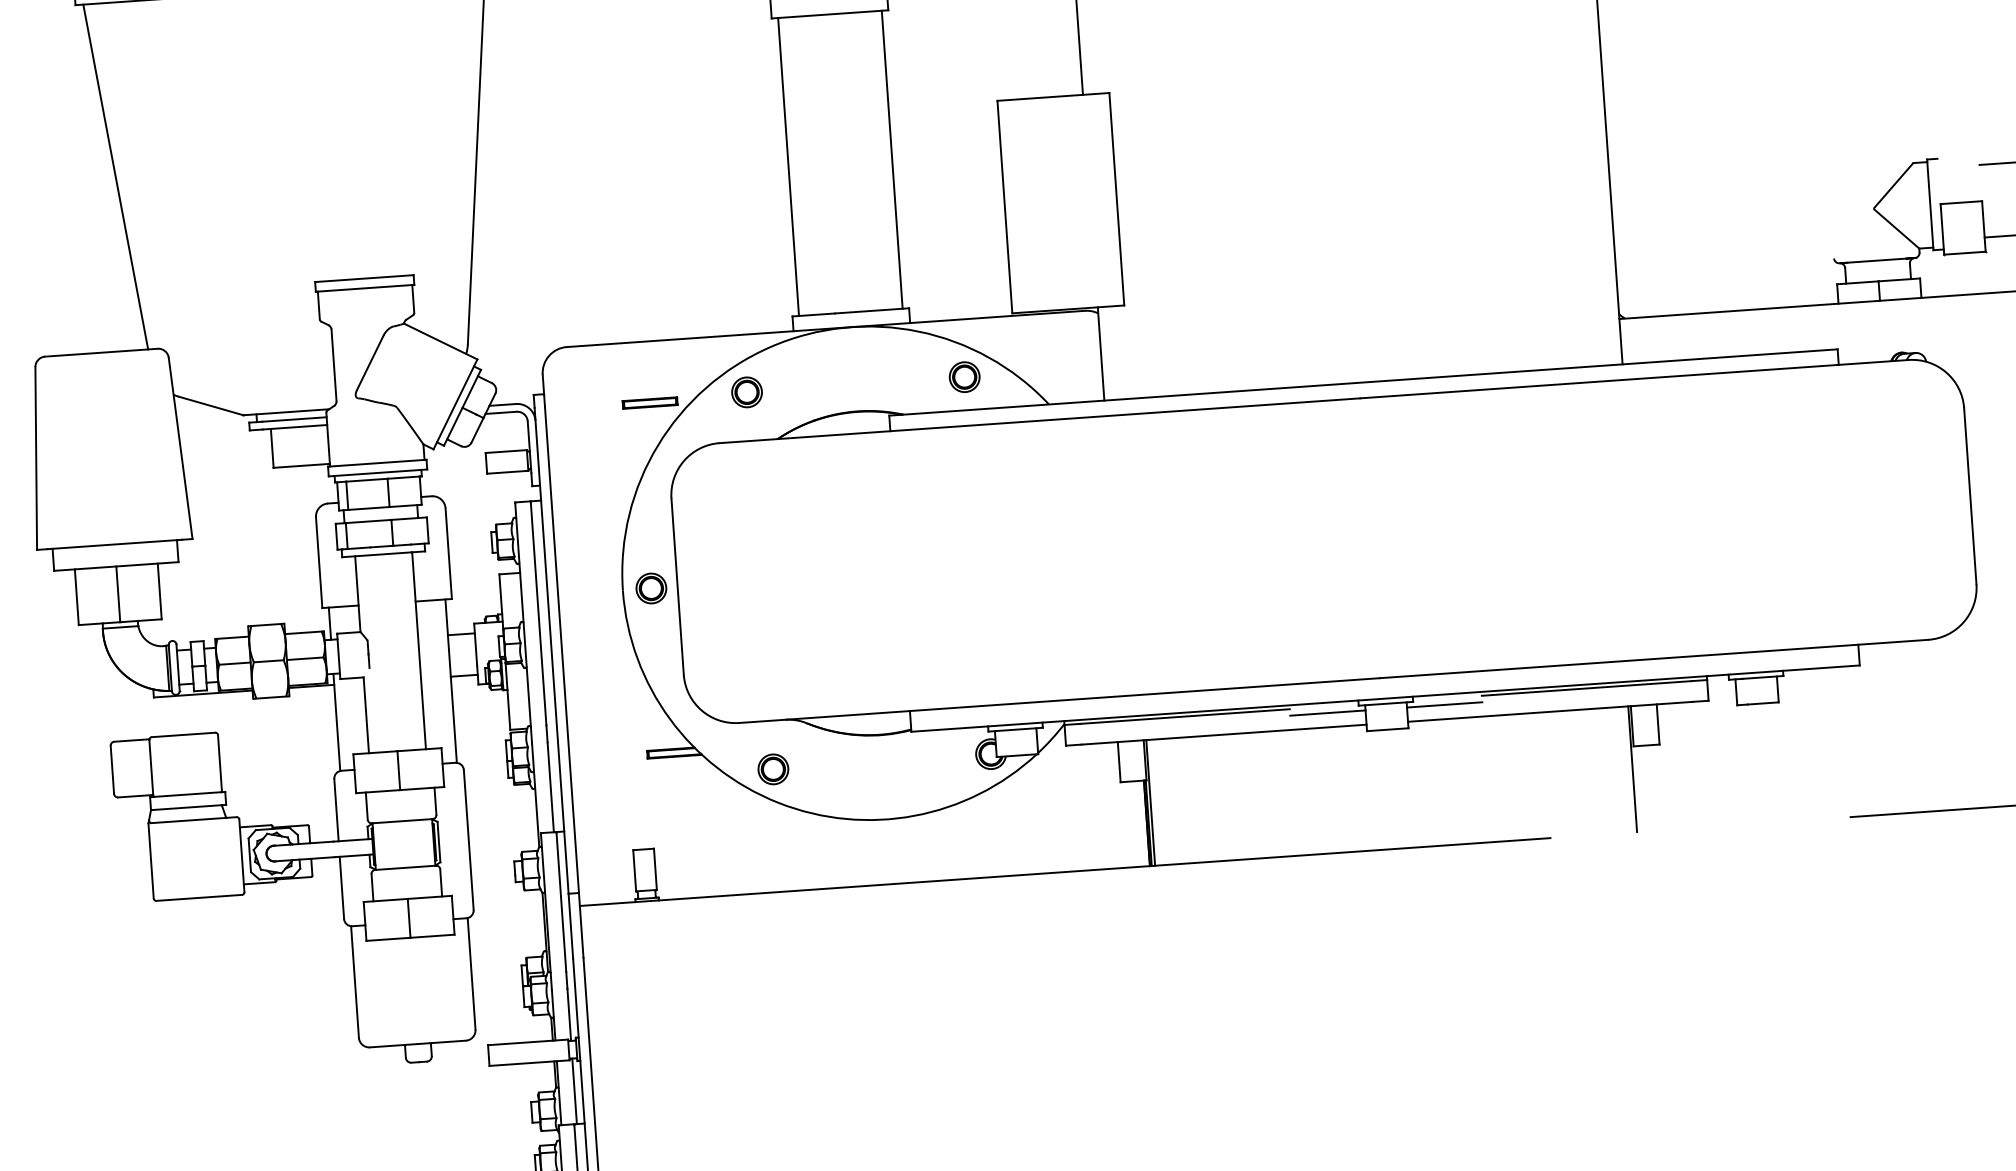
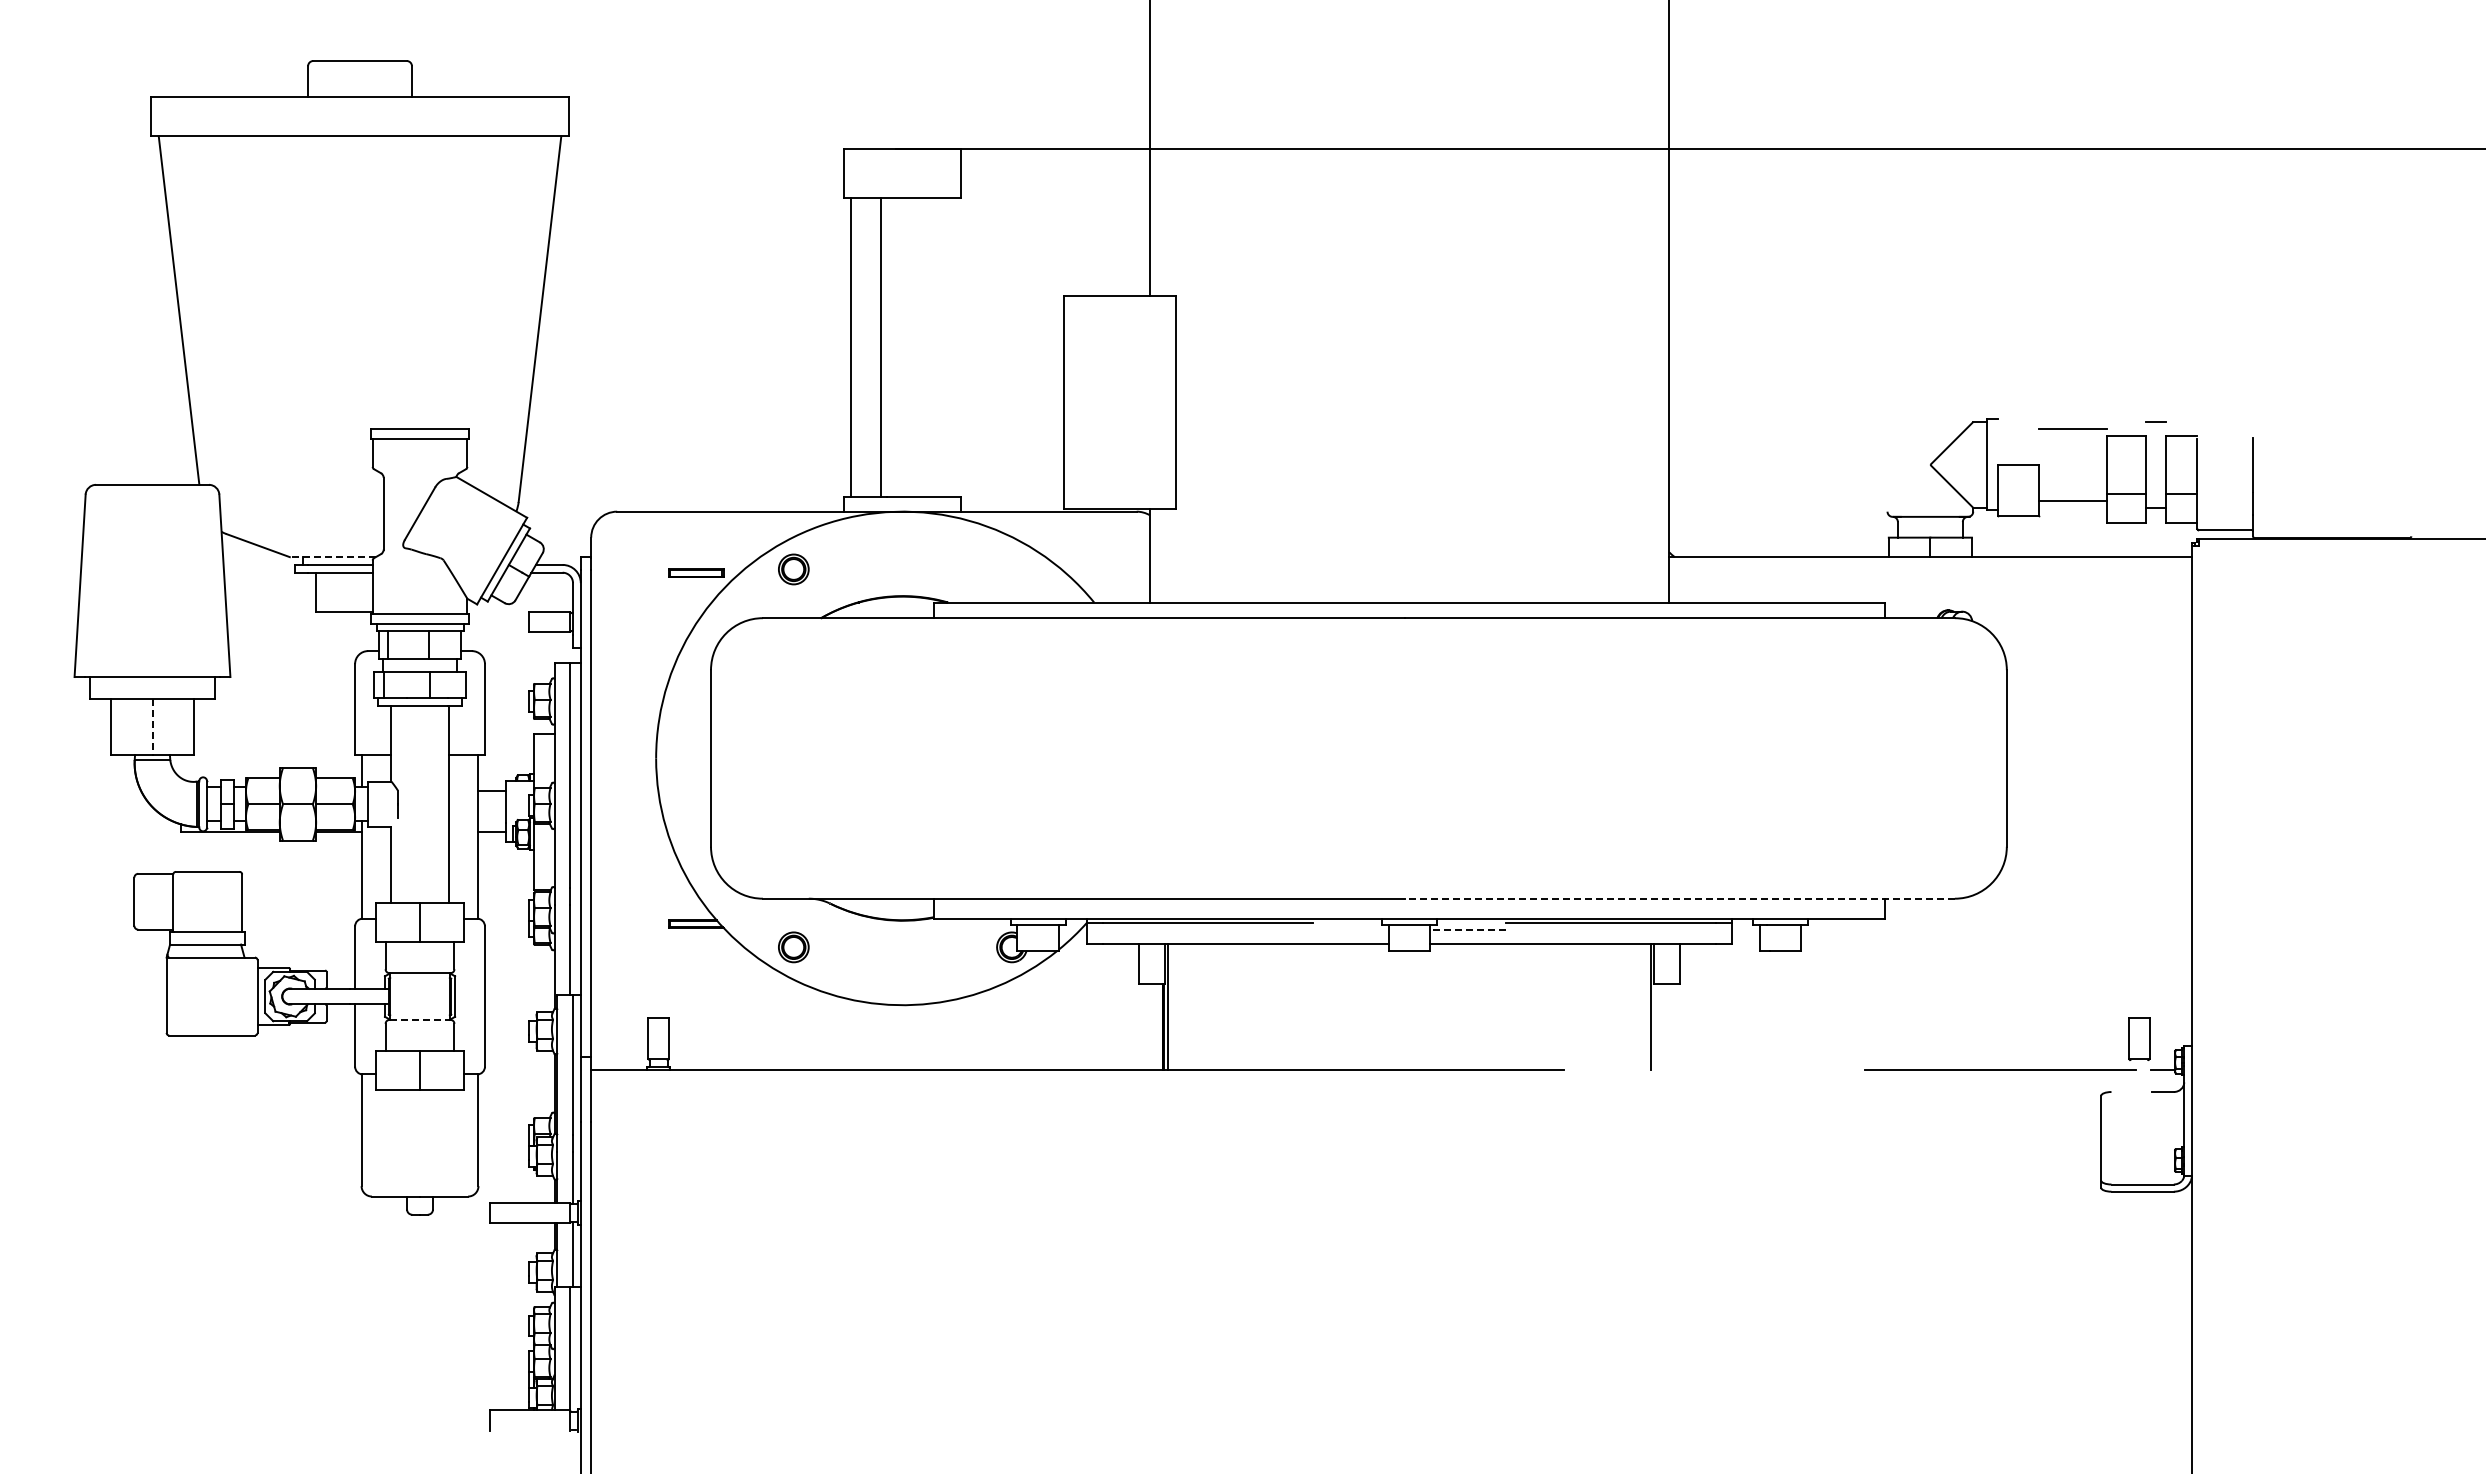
line: (891, 159) -> (880, 347), moved
part: (964, 377) -> (1011, 569), removed
line: (286, 412) -> (332, 557), solid -> dashed
part: (651, 588) -> (684, 758), removed
line: (118, 594) -> (152, 727), solid -> dashed
line: (1653, 658) -> (1679, 898), solid -> dashed
line: (1444, 704) -> (1467, 929), solid -> dashed
line: (1327, 712) -> (1350, 929), removed
line: (406, 867) -> (420, 1019), solid -> dashed

